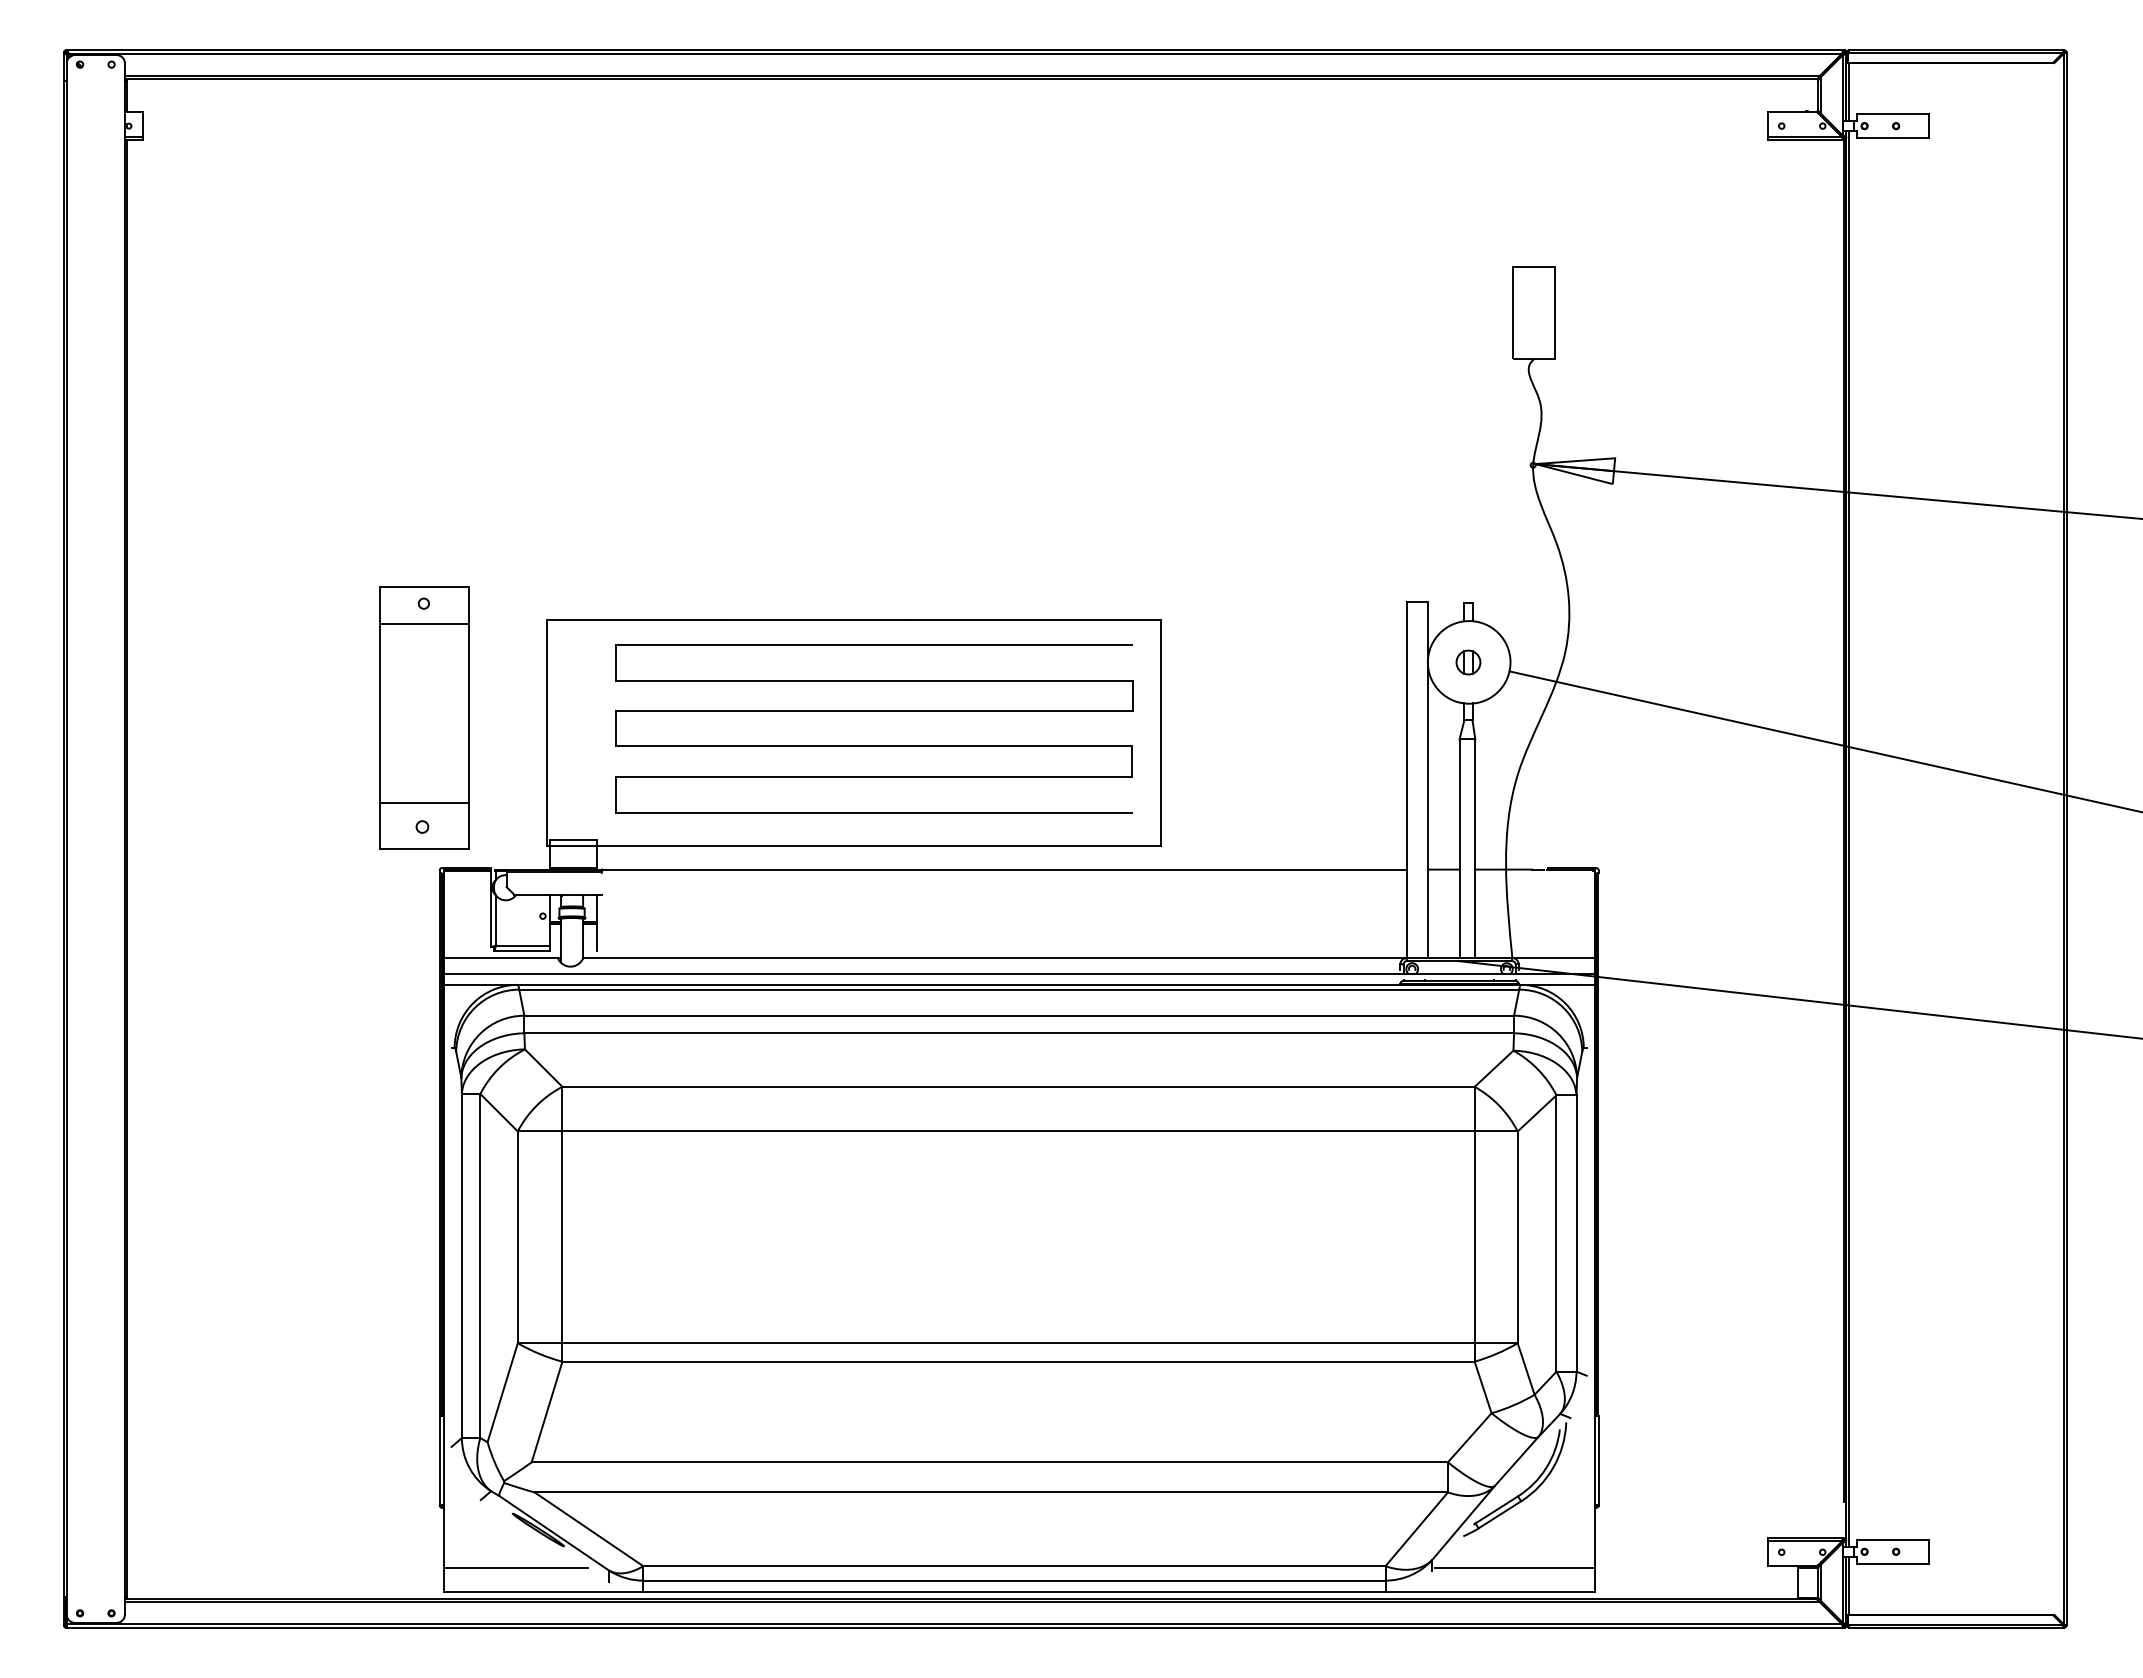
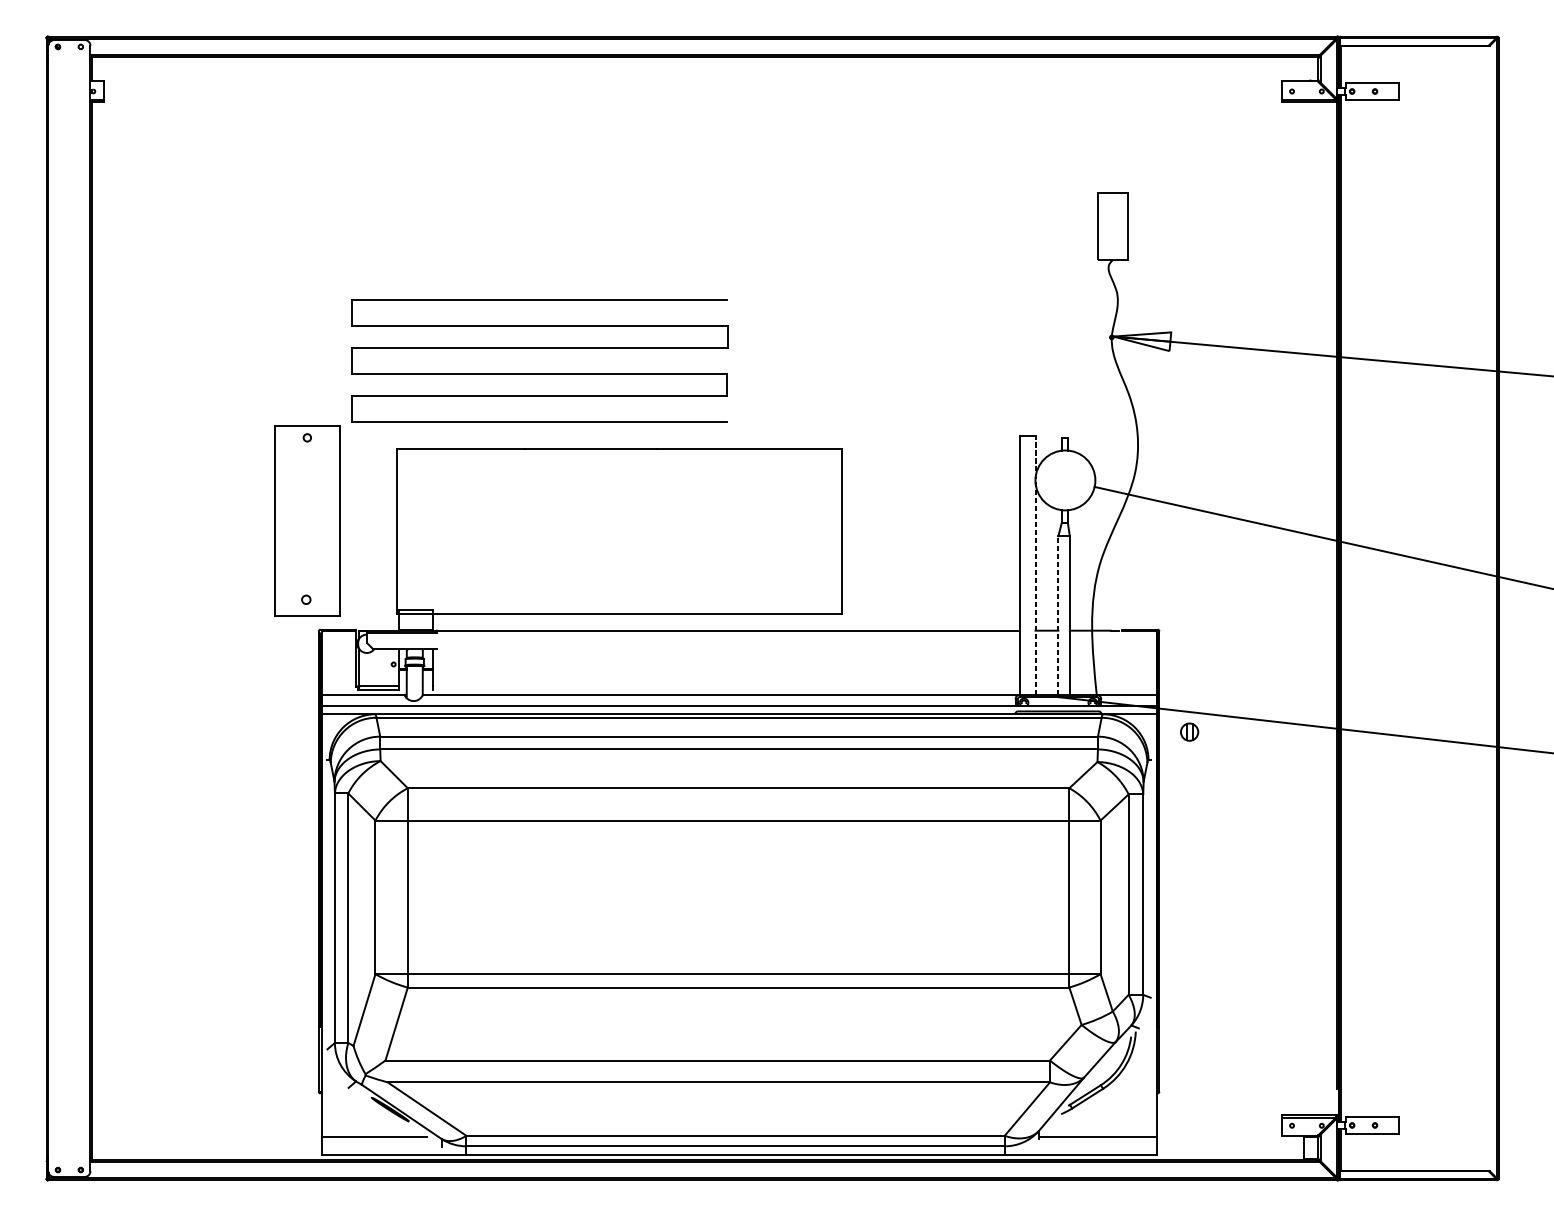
line: (423, 624) -> (307, 452), removed
part: (1468, 662) -> (1189, 732), moved
part: (874, 711) -> (539, 348), moved
line: (1428, 779) -> (1035, 565), solid -> dashed
line: (423, 802) -> (307, 582), removed
line: (1459, 848) -> (1058, 615), solid -> dashed

